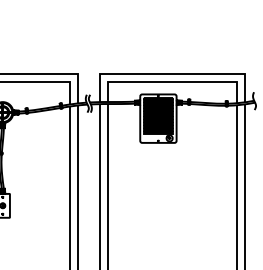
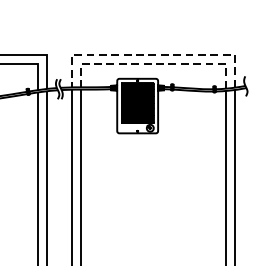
line: (172, 73) -> (153, 55), solid -> dashed
line: (172, 81) -> (153, 64), solid -> dashed

